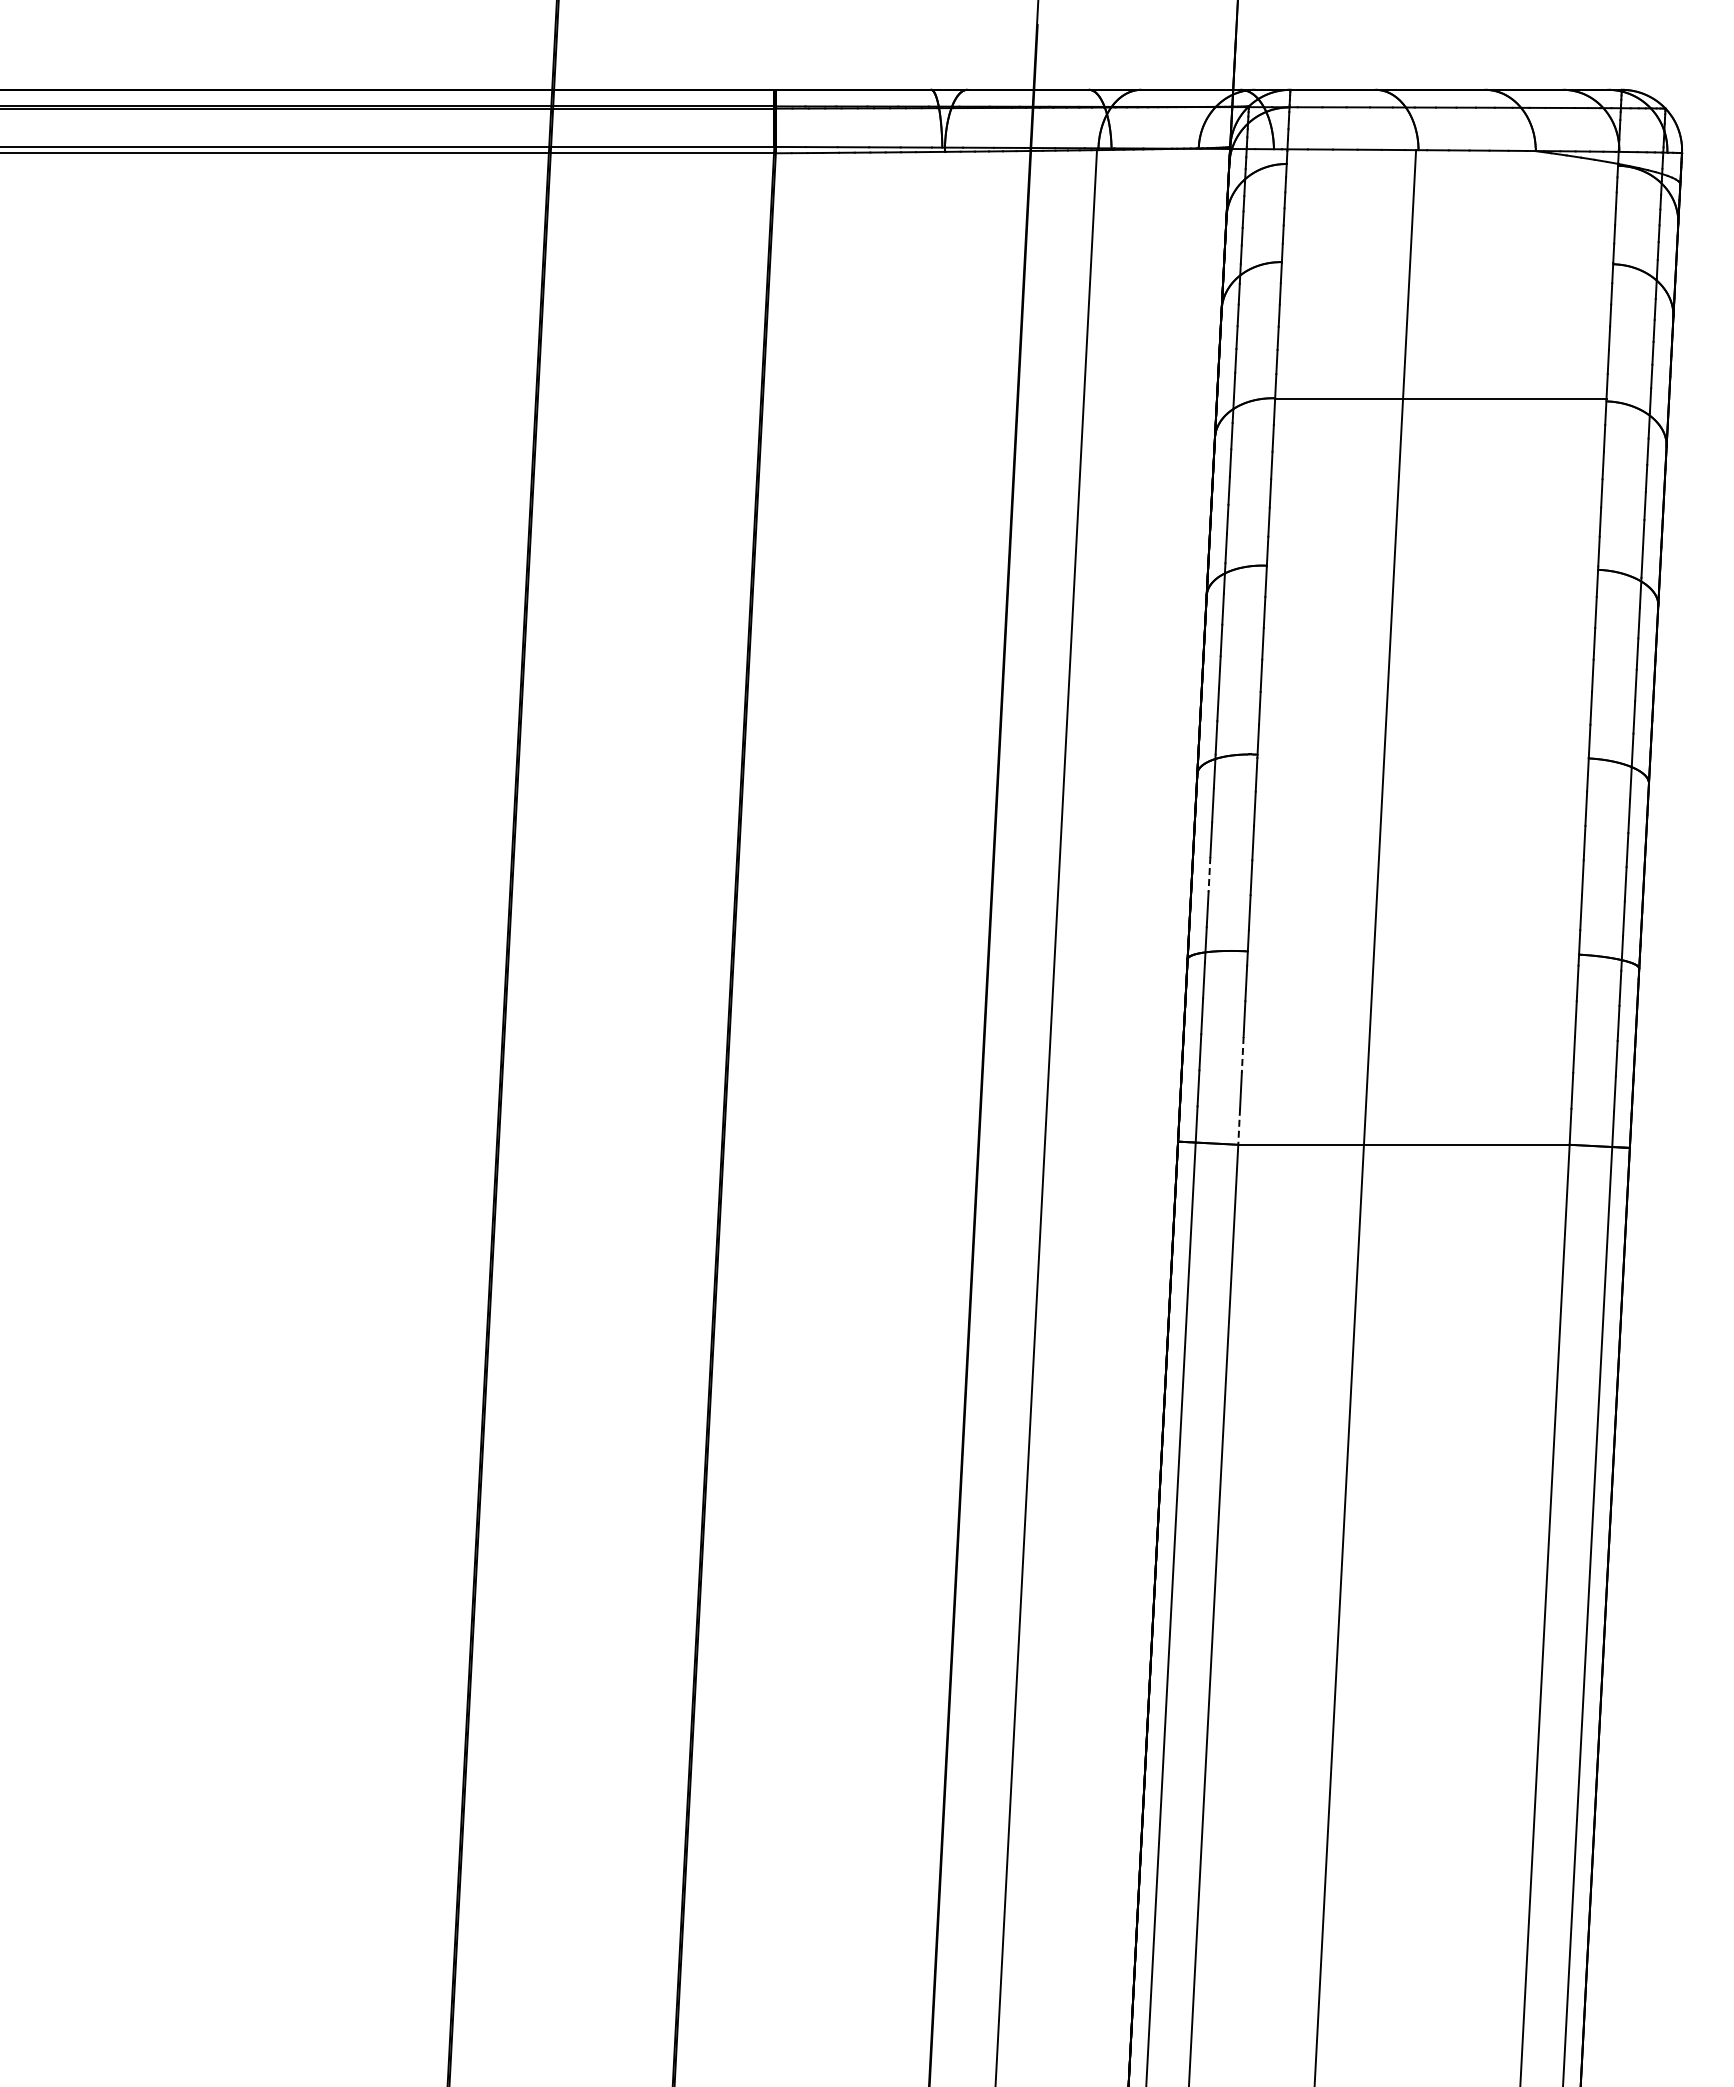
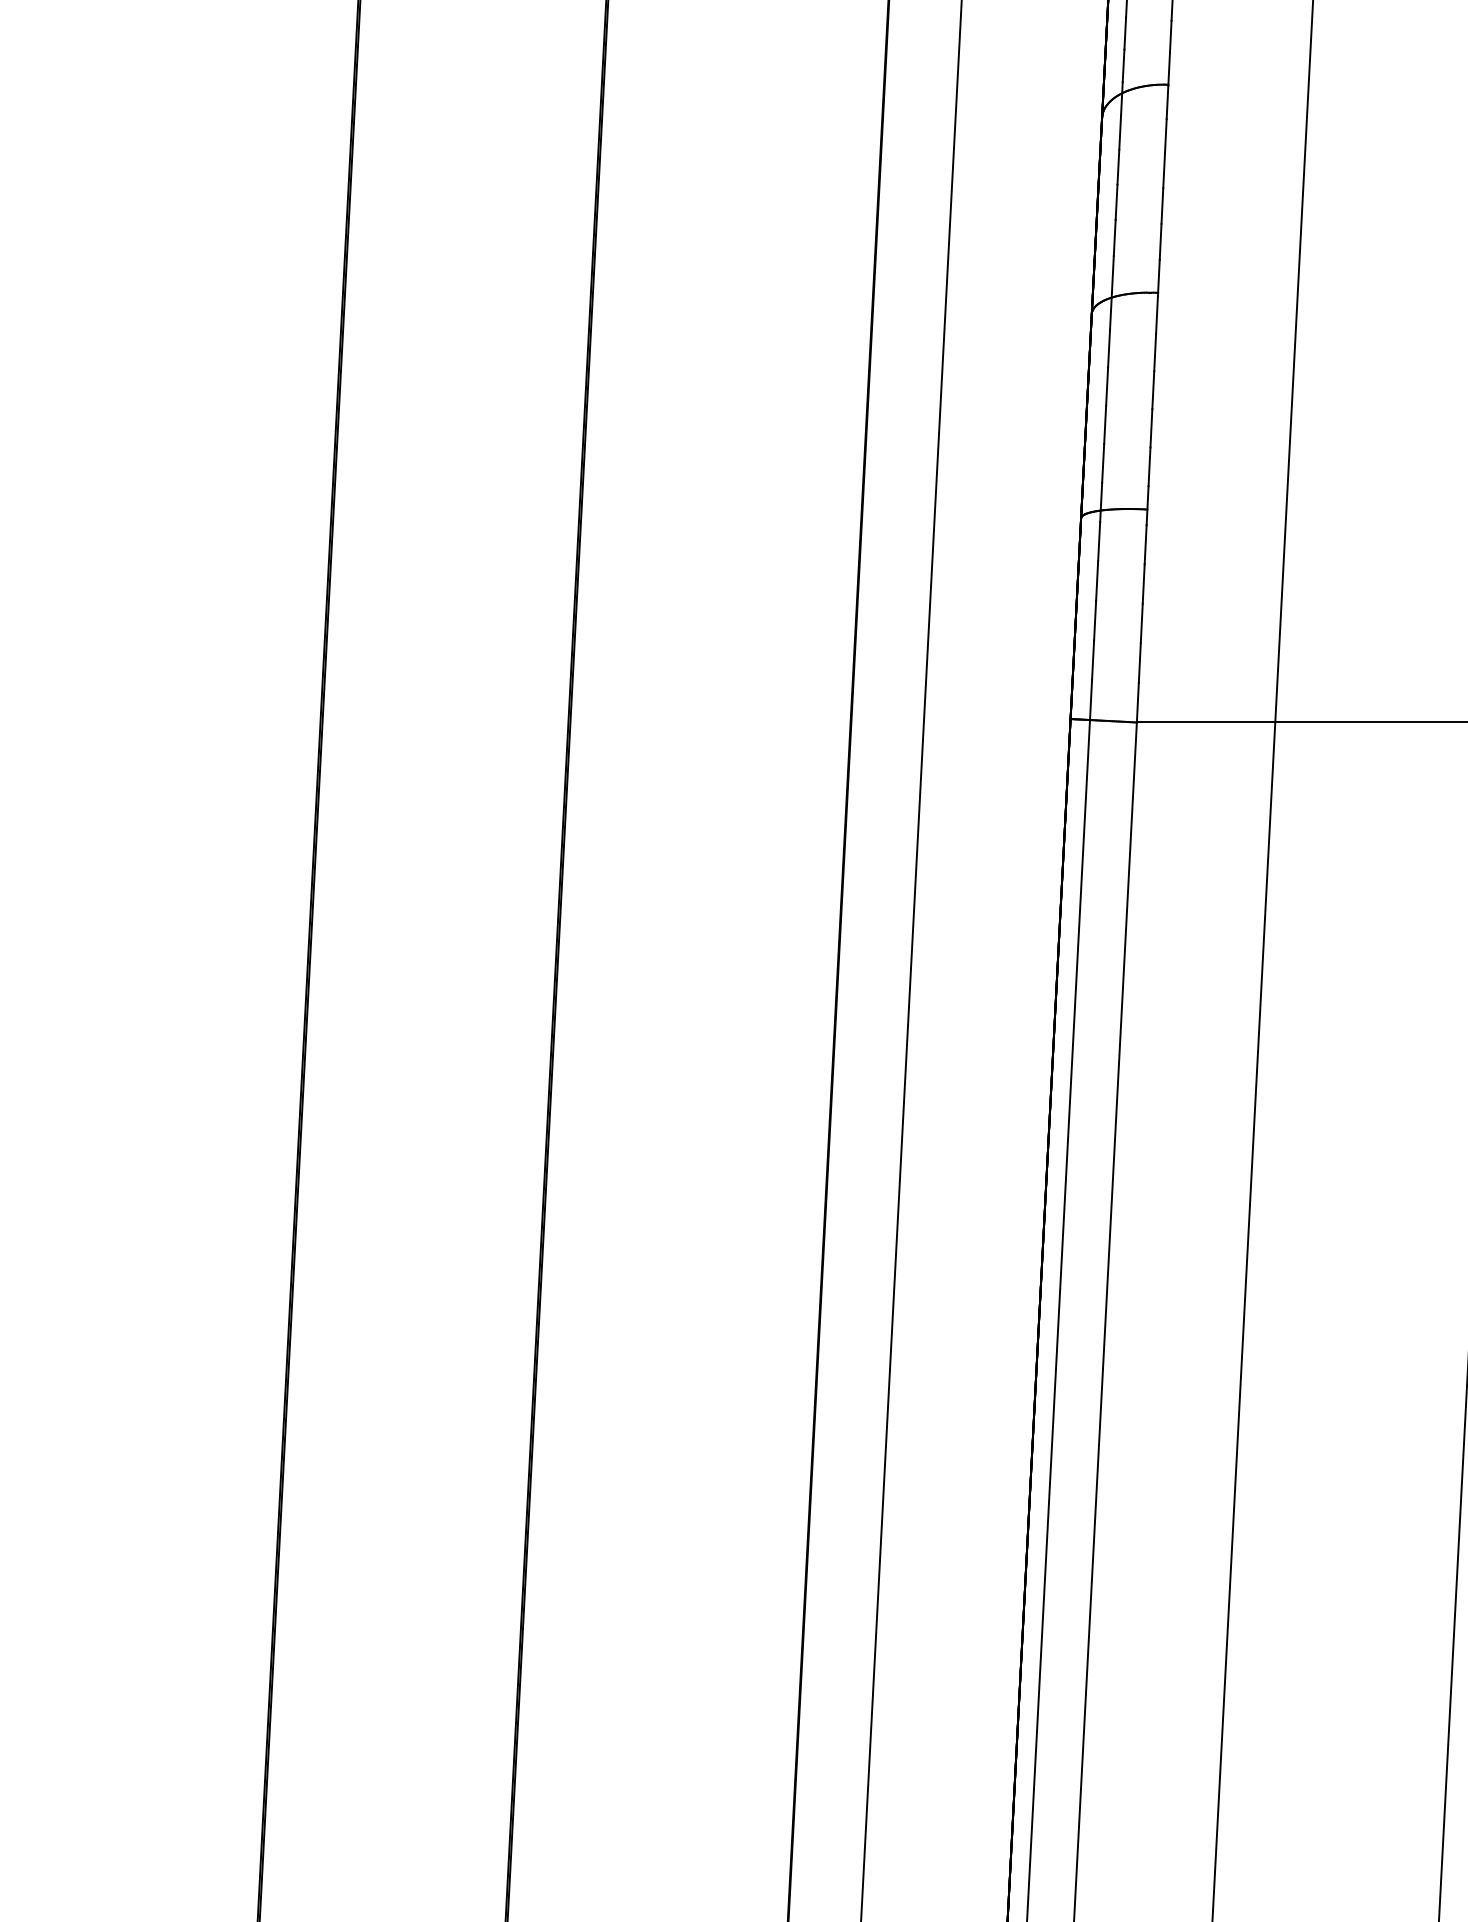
line: (1209, 875) -> (1105, 425), dashed -> solid
line: (1242, 1054) -> (1141, 623), dashed -> solid
line: (1239, 1127) -> (1138, 703), dashed -> solid

